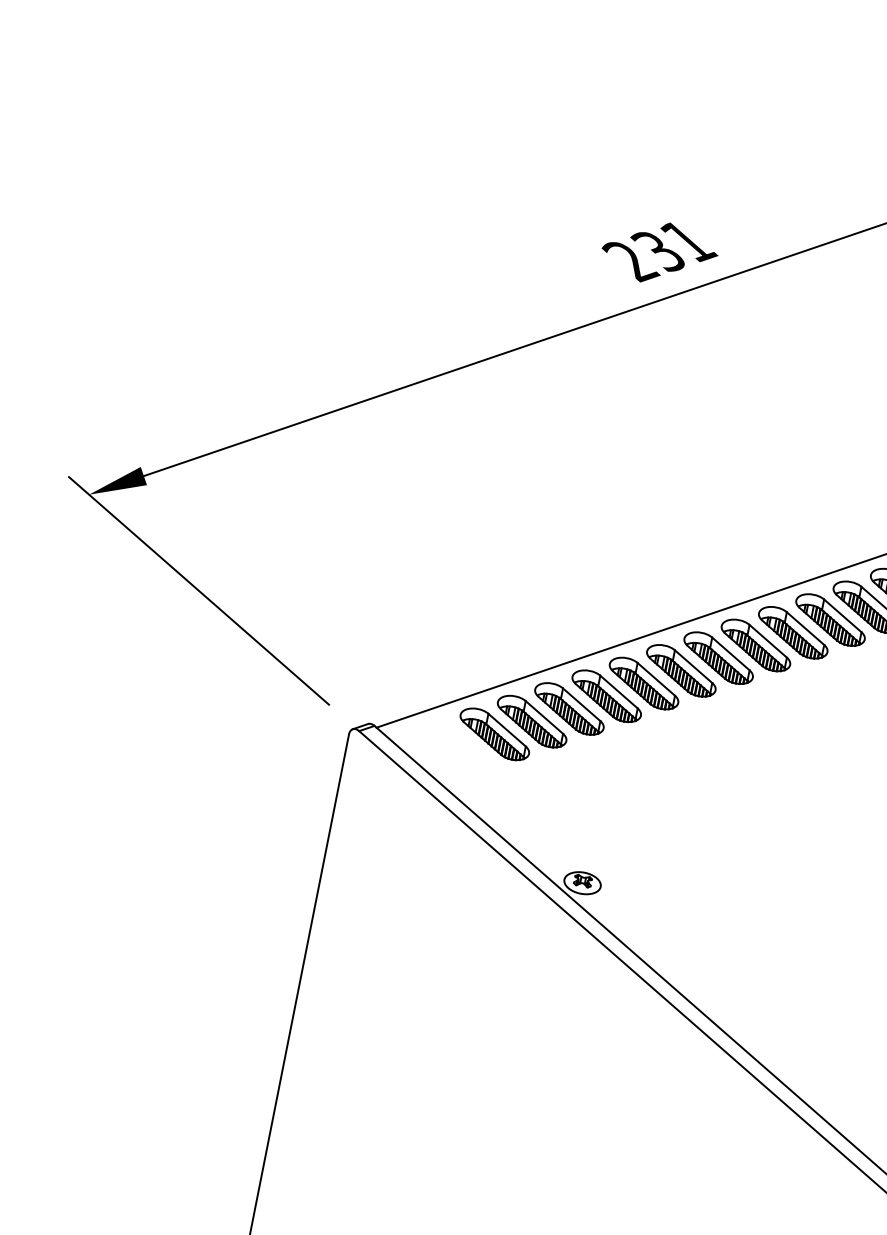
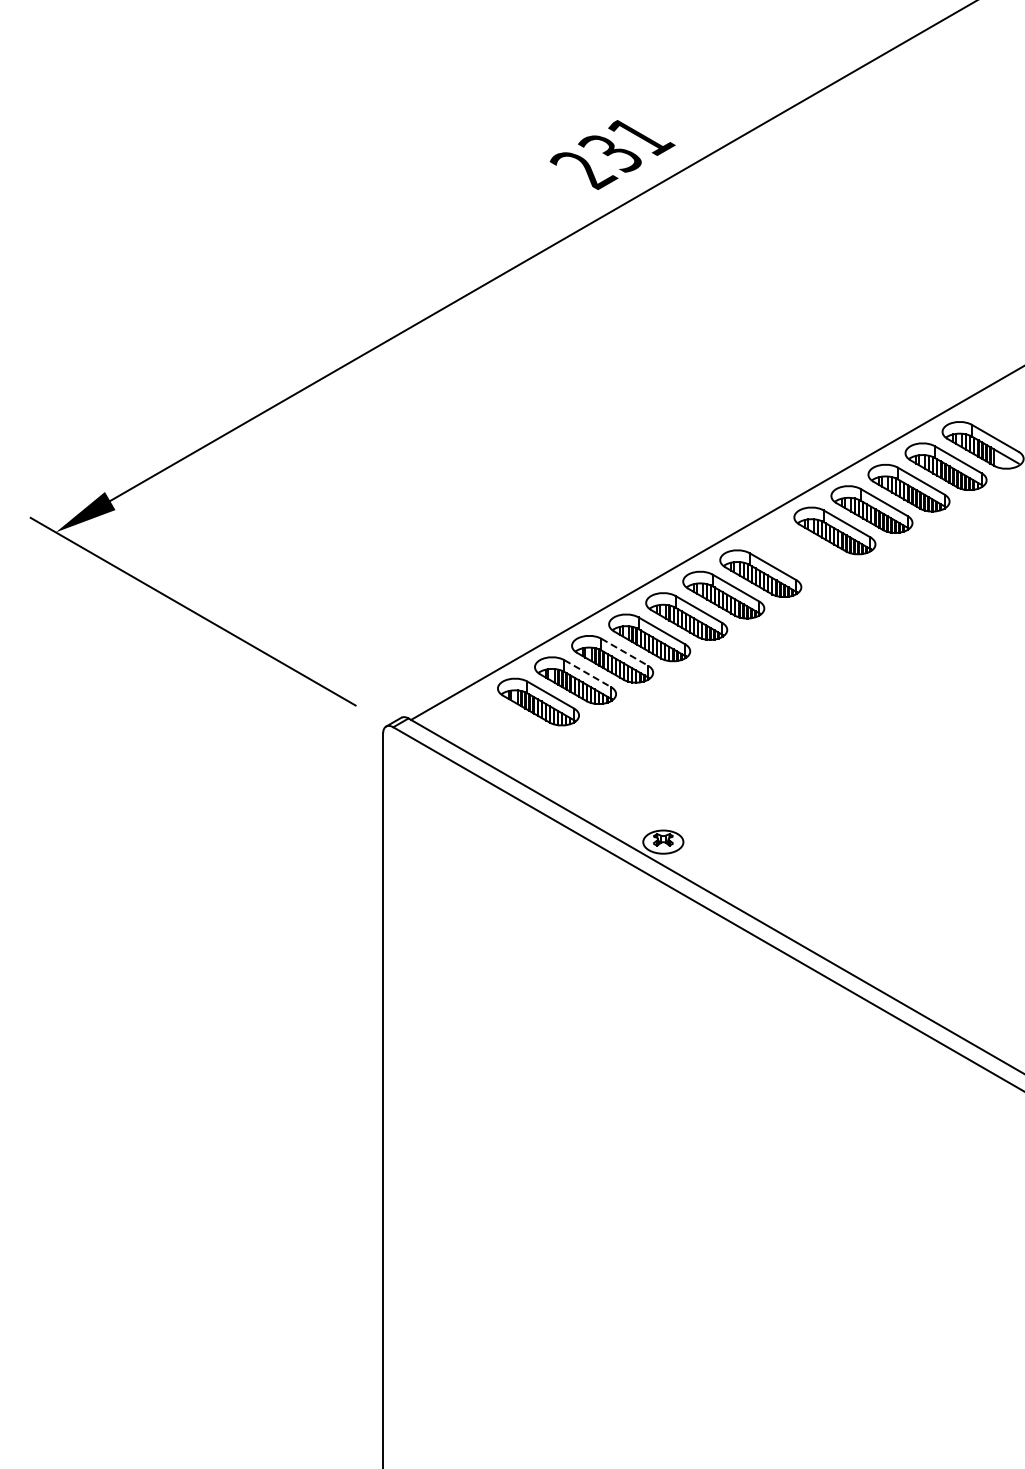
part: (755, 645) -> (797, 552), removed
line: (581, 704) -> (624, 652), solid -> dashed
line: (544, 717) -> (587, 673), solid -> dashed

